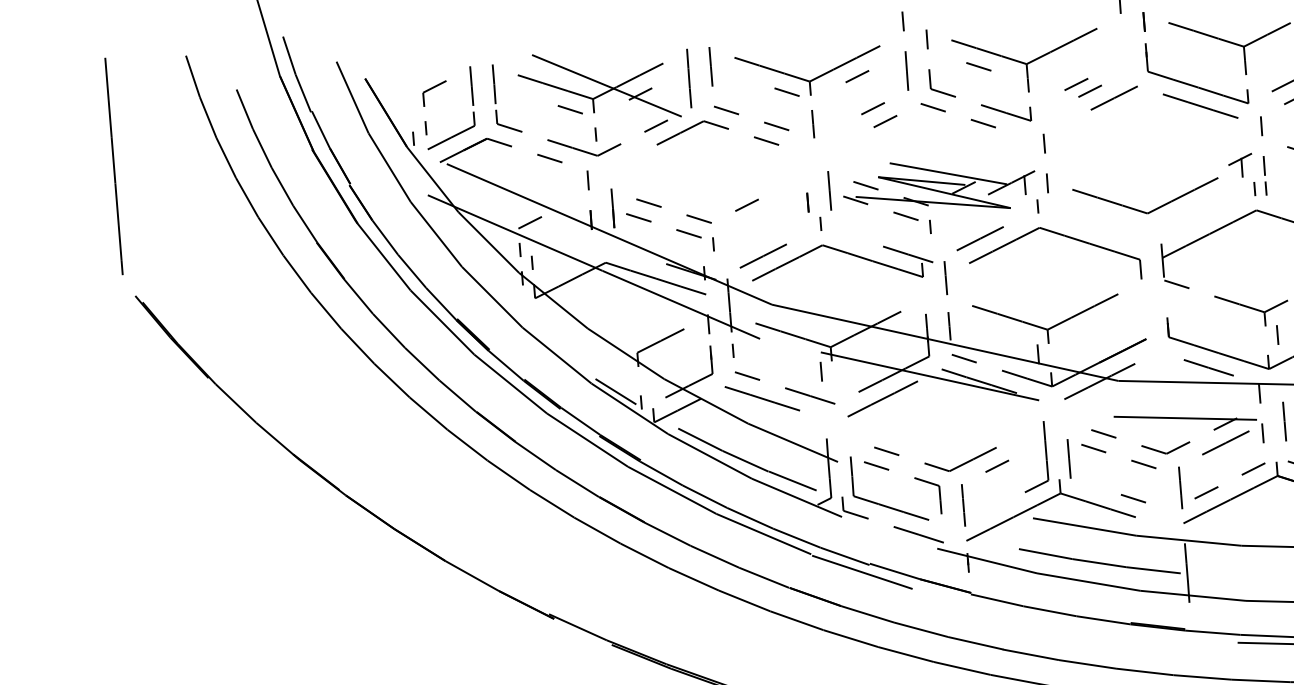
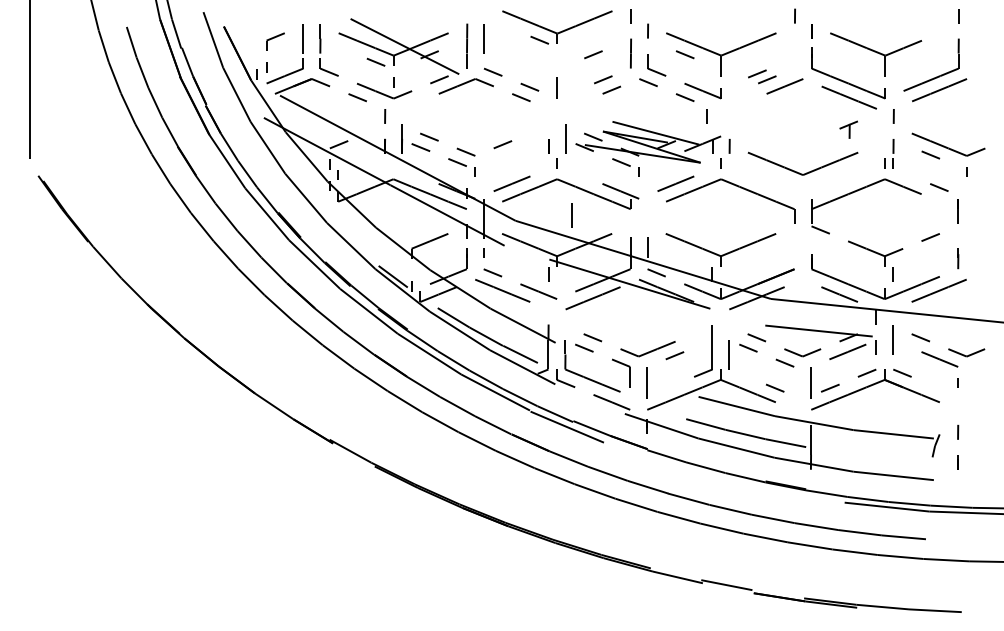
part: (809, 73) -> (557, 27), moved
line: (1044, 143) -> (706, 116), moved
part: (1240, 165) -> (848, 129), moved
line: (945, 278) -> (571, 215), moved

